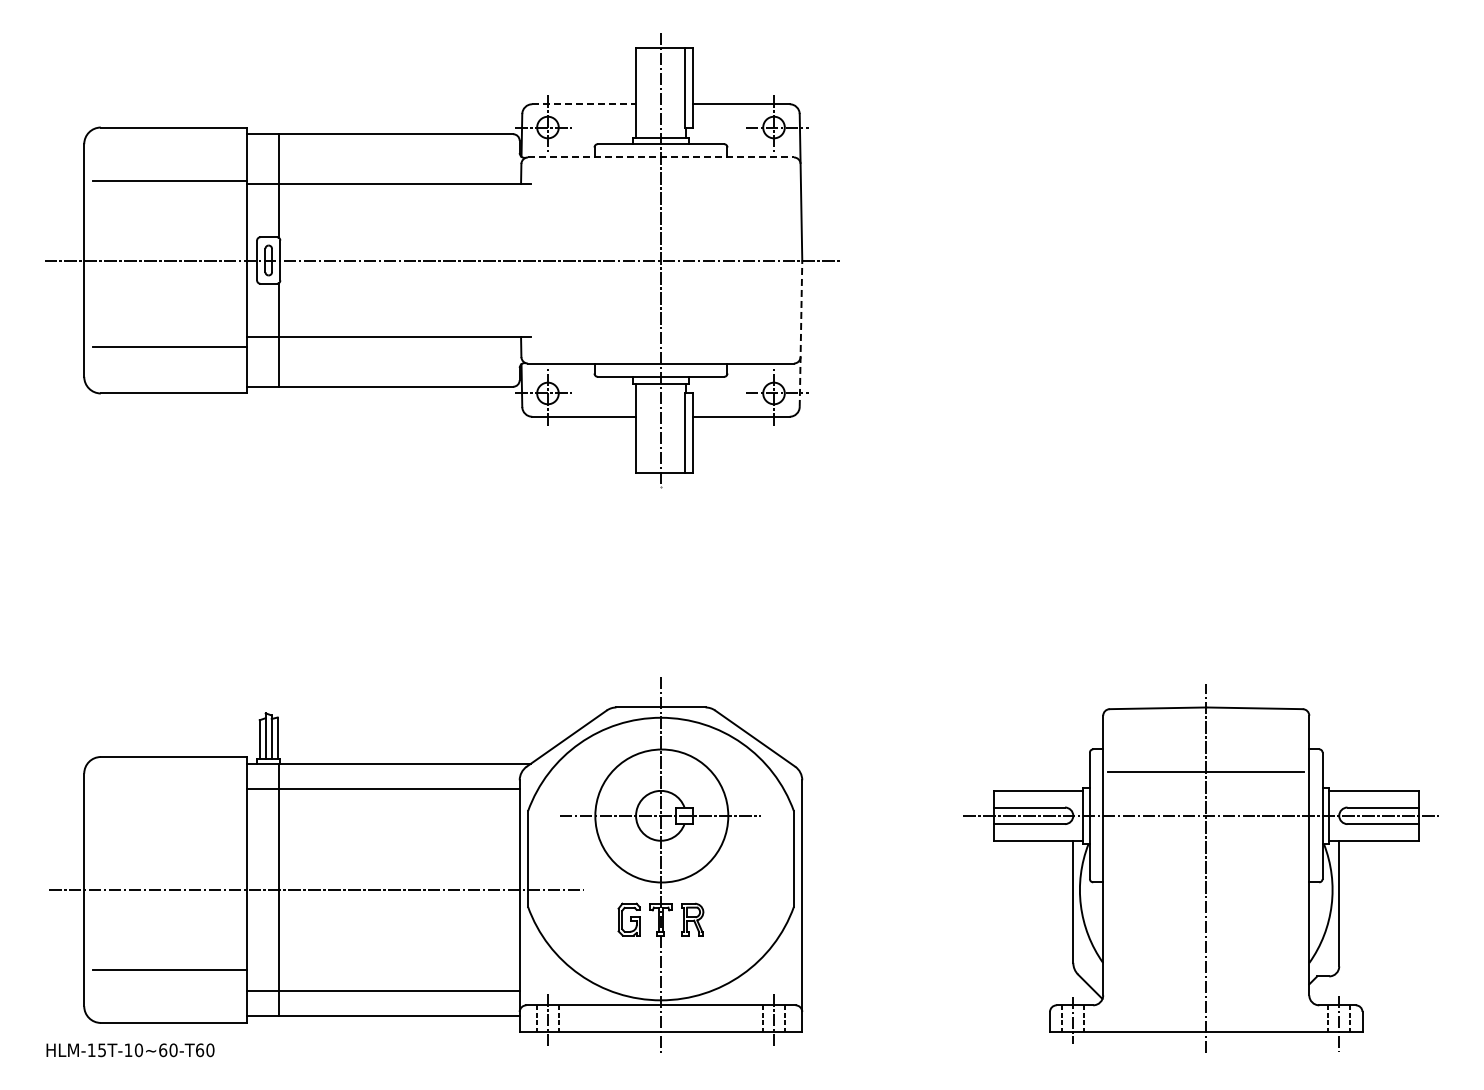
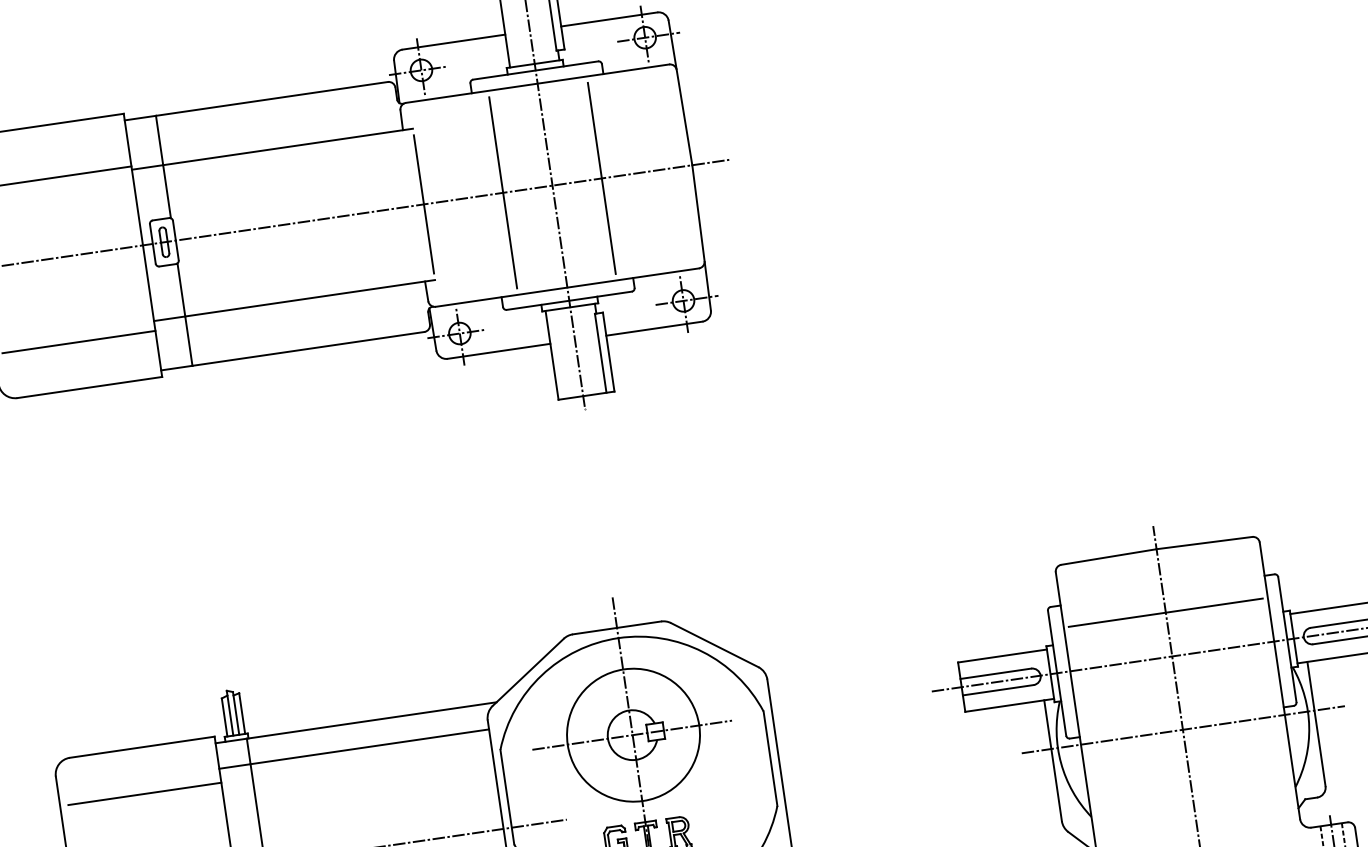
line: (584, 104) -> (454, 42), dashed -> solid
line: (661, 157) -> (538, 83), dashed -> solid
line: (531, 260) -> (424, 204), added
line: (611, 260) -> (503, 192), added
line: (710, 260) -> (601, 178), added
line: (801, 333) -> (702, 237), dashed -> solid
line: (169, 803) -> (144, 793), added
line: (1206, 889) -> (1183, 729), added

